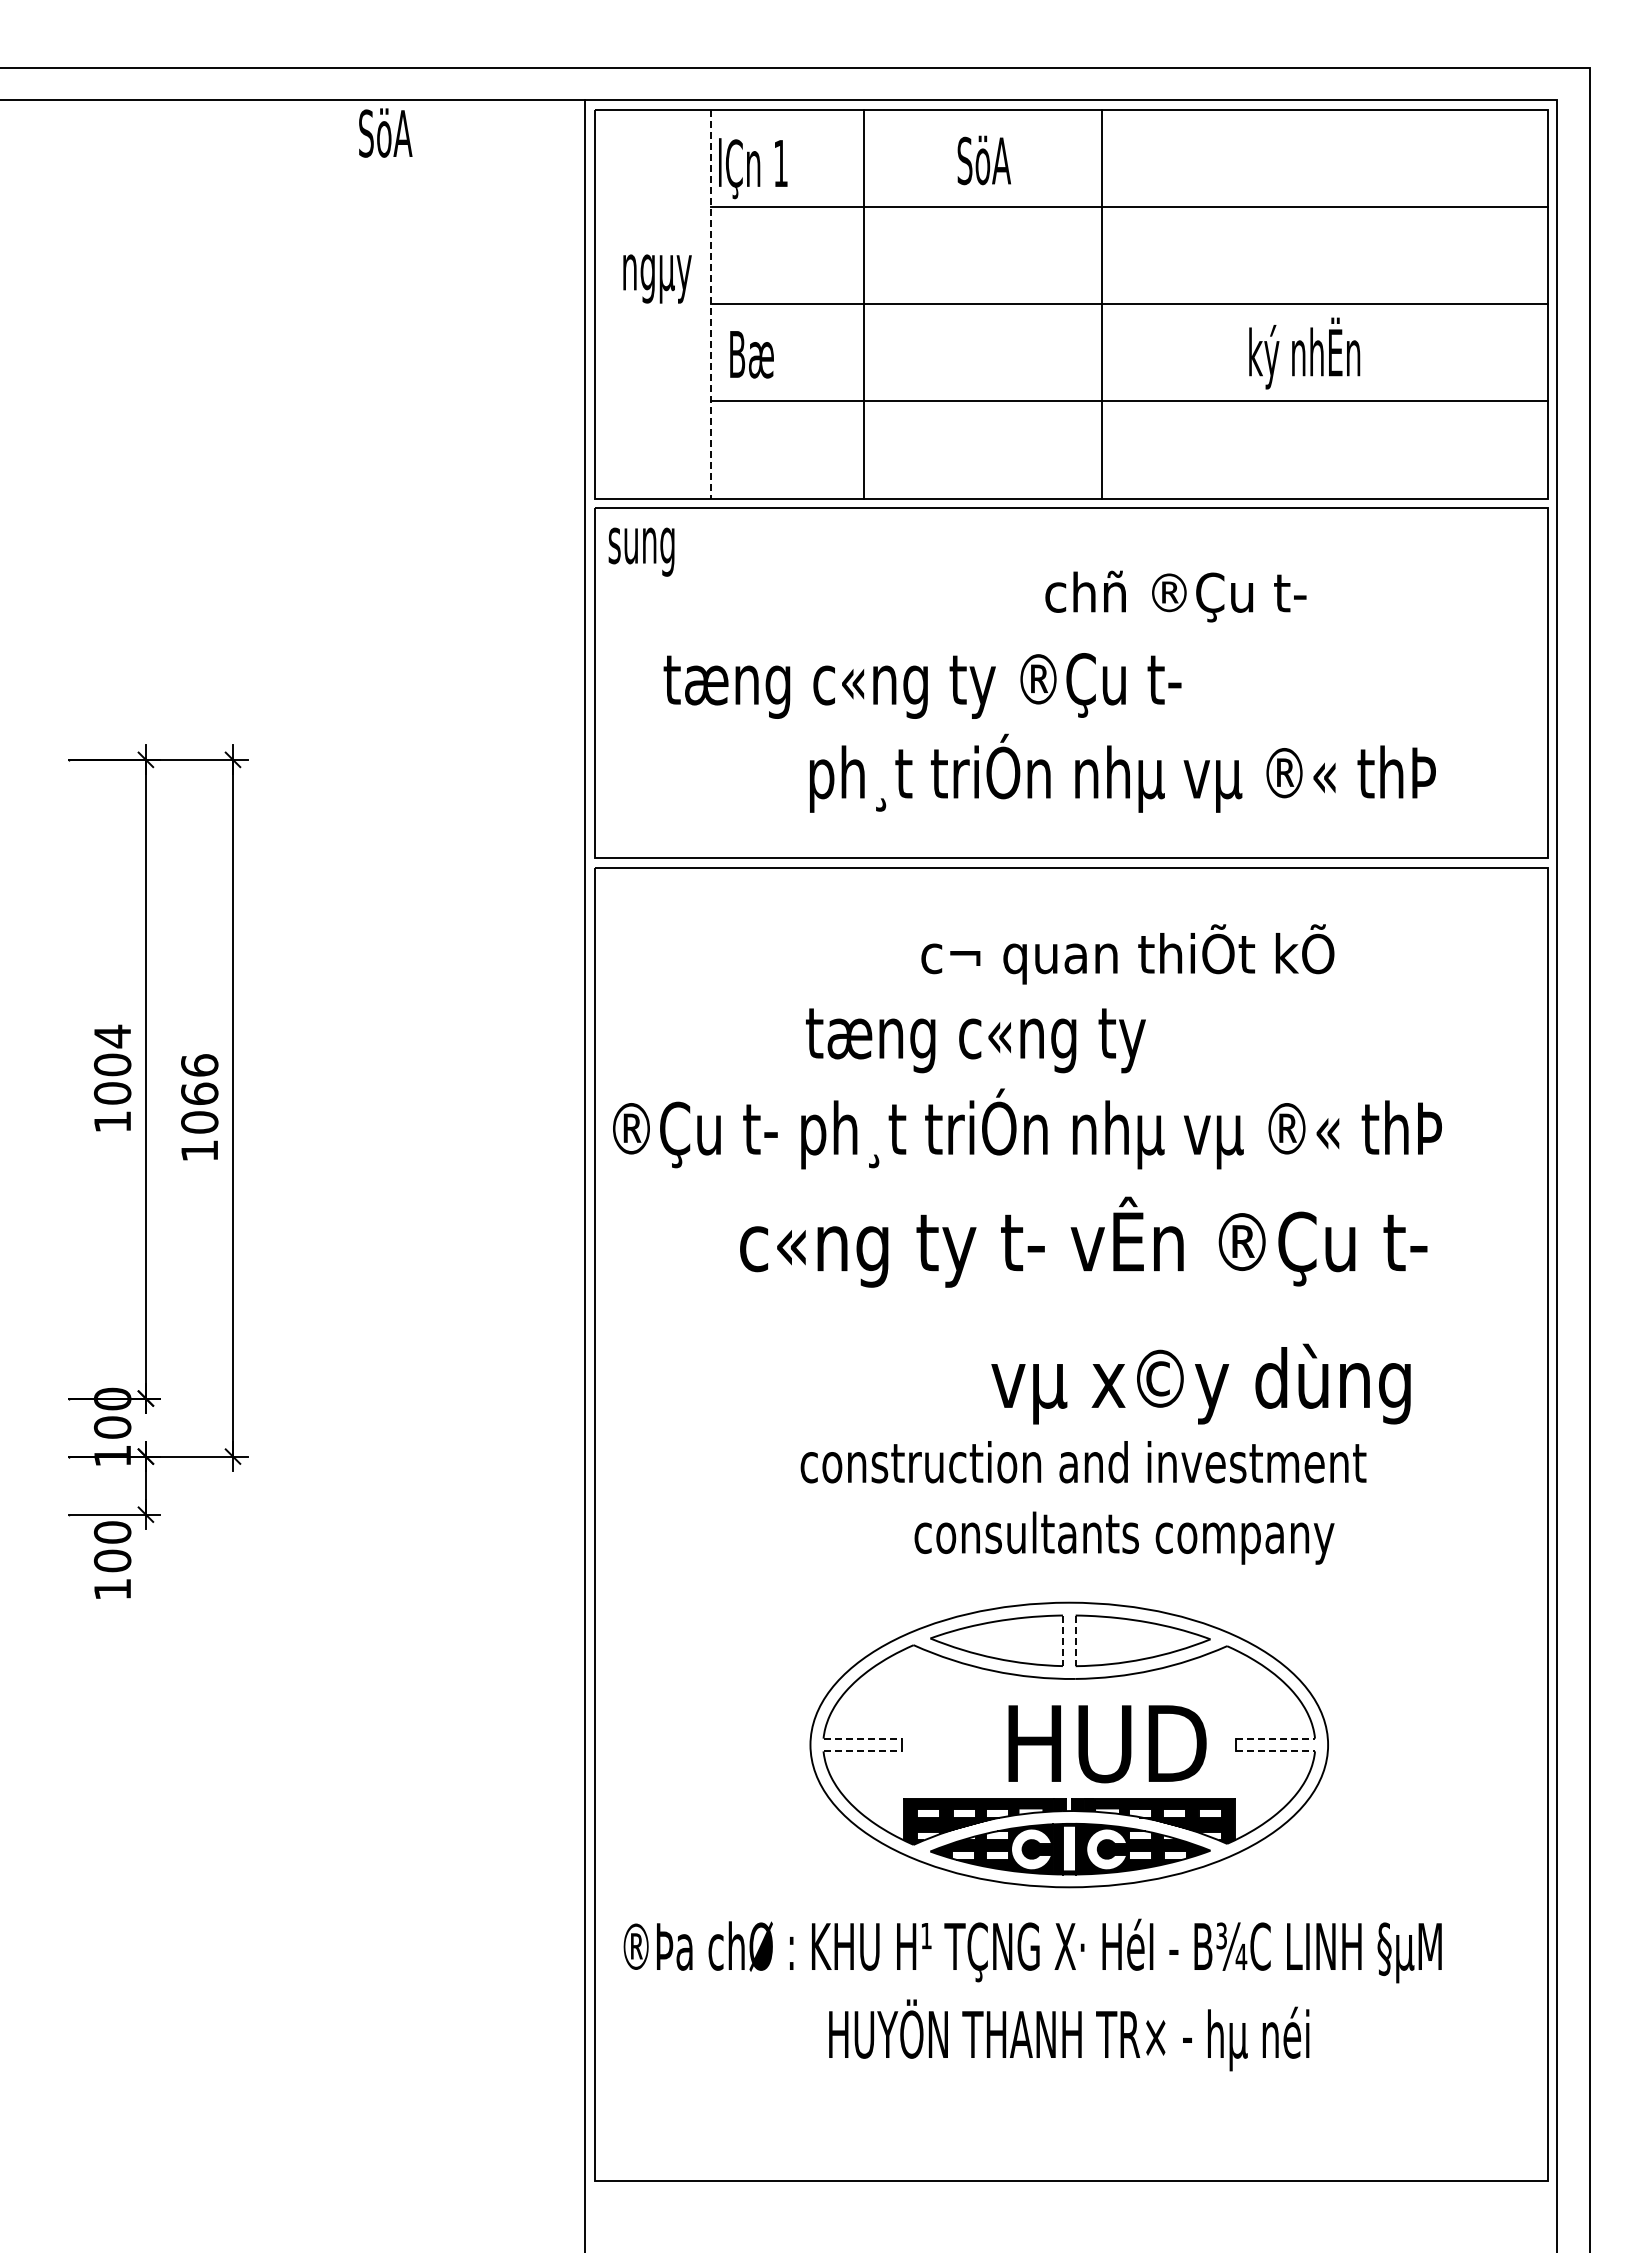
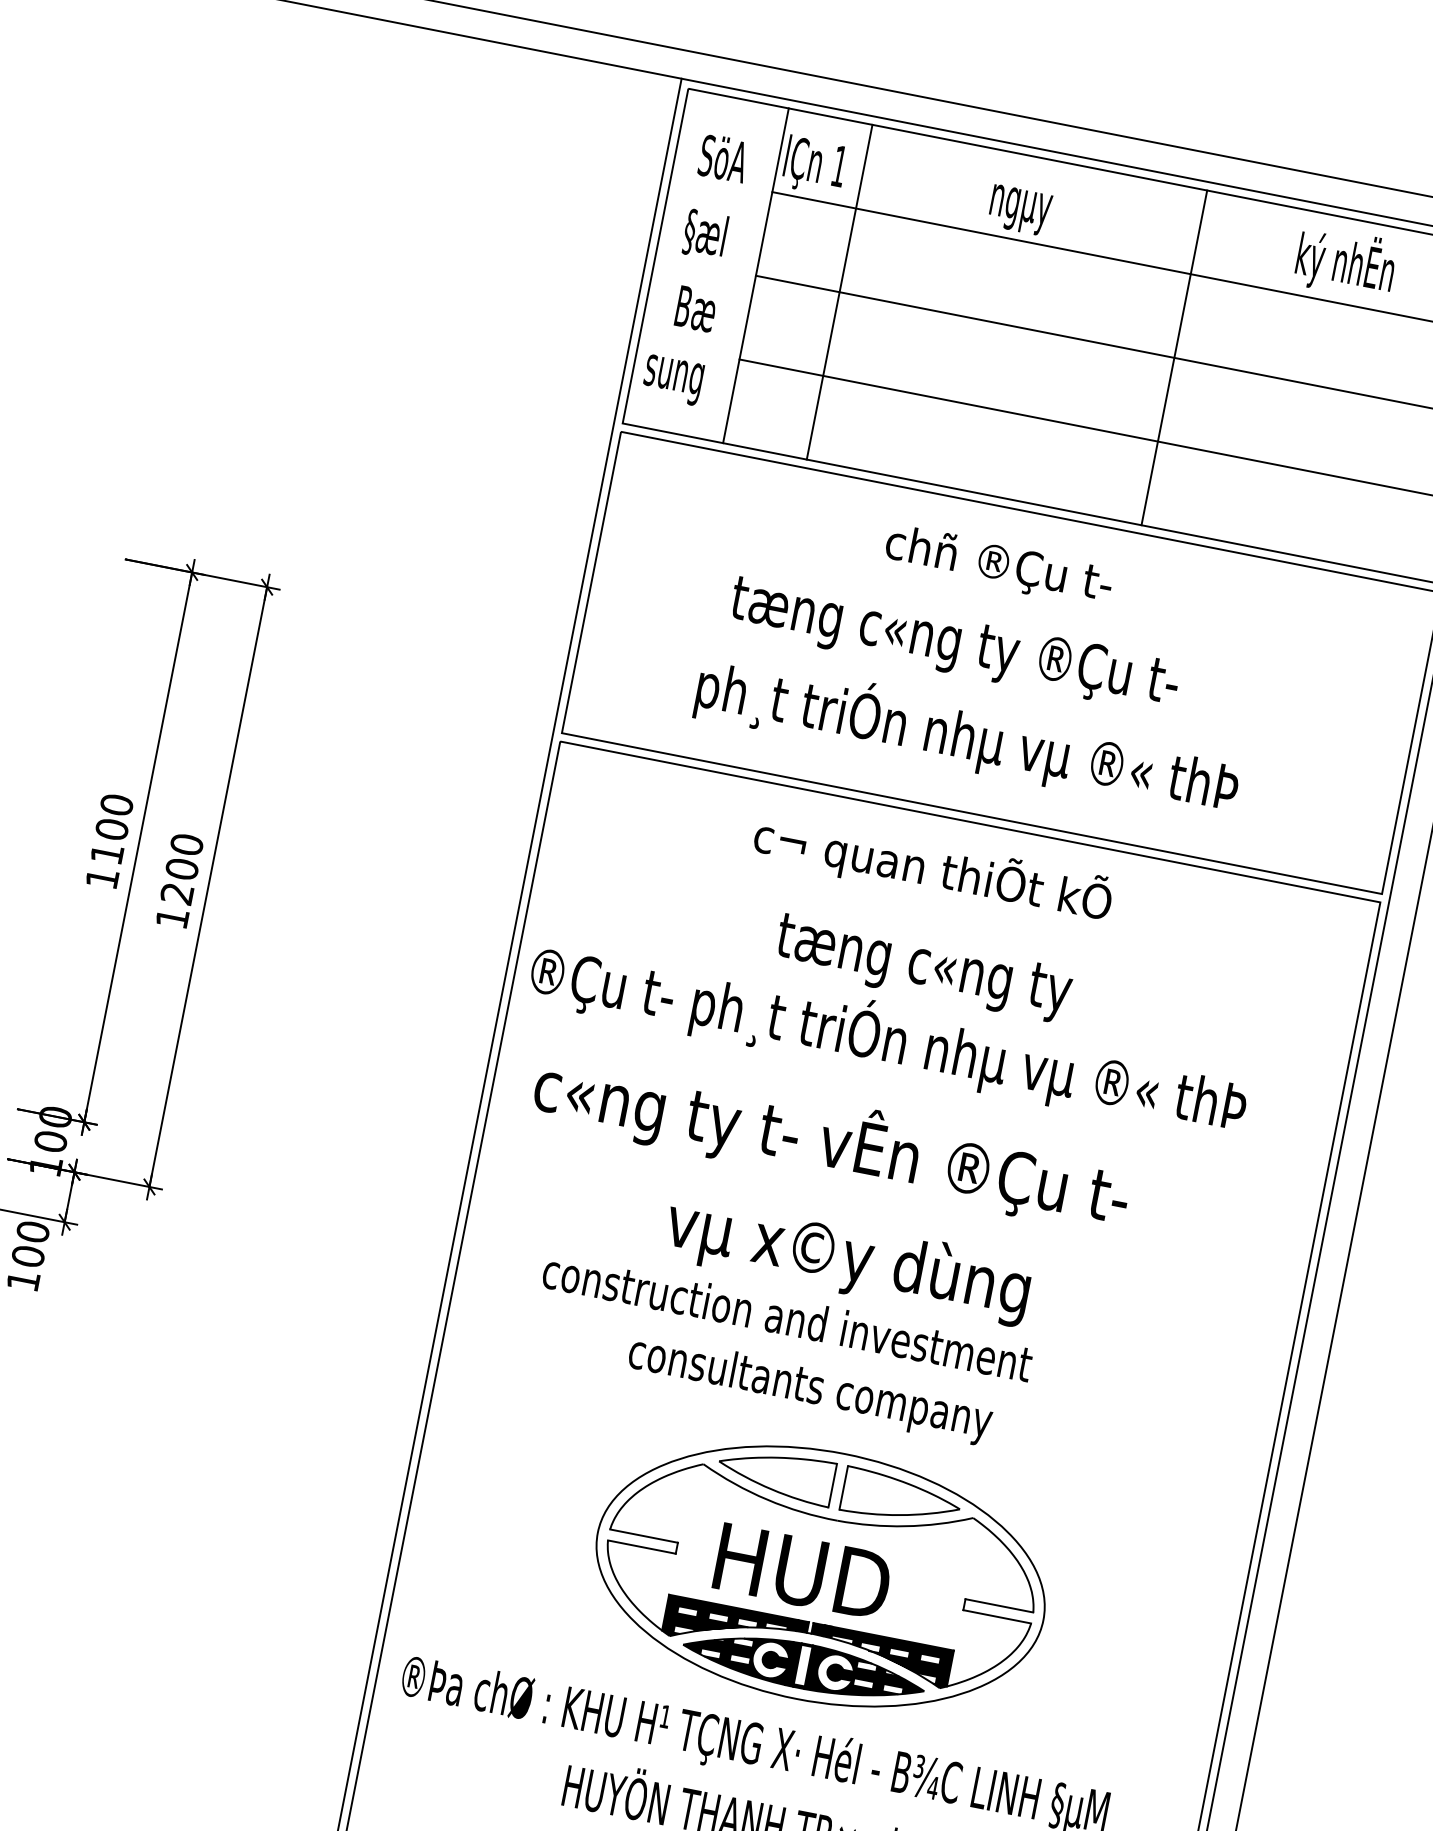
text: (385, 132) -> (723, 157), moved
text: (991, 166) -> (1020, 204), SöA -> ngµy
text: (656, 272) -> (713, 239), ngµy -> §æI
line: (863, 303) -> (839, 291), moved
line: (1101, 303) -> (1174, 357), moved
line: (711, 304) -> (755, 276), dashed -> solid
text: (1304, 353) -> (1345, 263), moved
text: (751, 354) -> (695, 308), moved
text: (641, 551) -> (673, 379), moved
text: (1175, 596) -> (998, 565), moved
text: (922, 685) -> (954, 644), moved
text: (1122, 772) -> (967, 735), moved
text: (1127, 954) -> (932, 869), moved
text: (975, 1040) -> (923, 968), moved
text: (112, 1064) -> (111, 829), 1004 -> 1100
text: (199, 1093) -> (181, 868), 1066 -> 1200
text: (1083, 1241) -> (832, 1141), moved
text: (1200, 1383) -> (847, 1258), moved
text: (1083, 1462) -> (787, 1317), moved
text: (1124, 1537) -> (810, 1388), moved
line: (1062, 1641) -> (832, 1486), dashed -> solid
line: (1075, 1641) -> (843, 1488), dashed -> solid
line: (863, 1738) -> (644, 1536), dashed -> solid
line: (1276, 1738) -> (1000, 1605), dashed -> solid
text: (1107, 1744) -> (802, 1572), moved
line: (863, 1751) -> (642, 1547), dashed -> solid
line: (1276, 1751) -> (997, 1617), dashed -> solid

